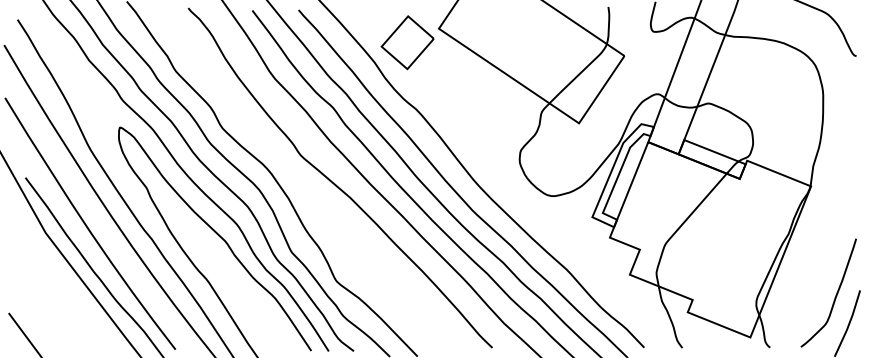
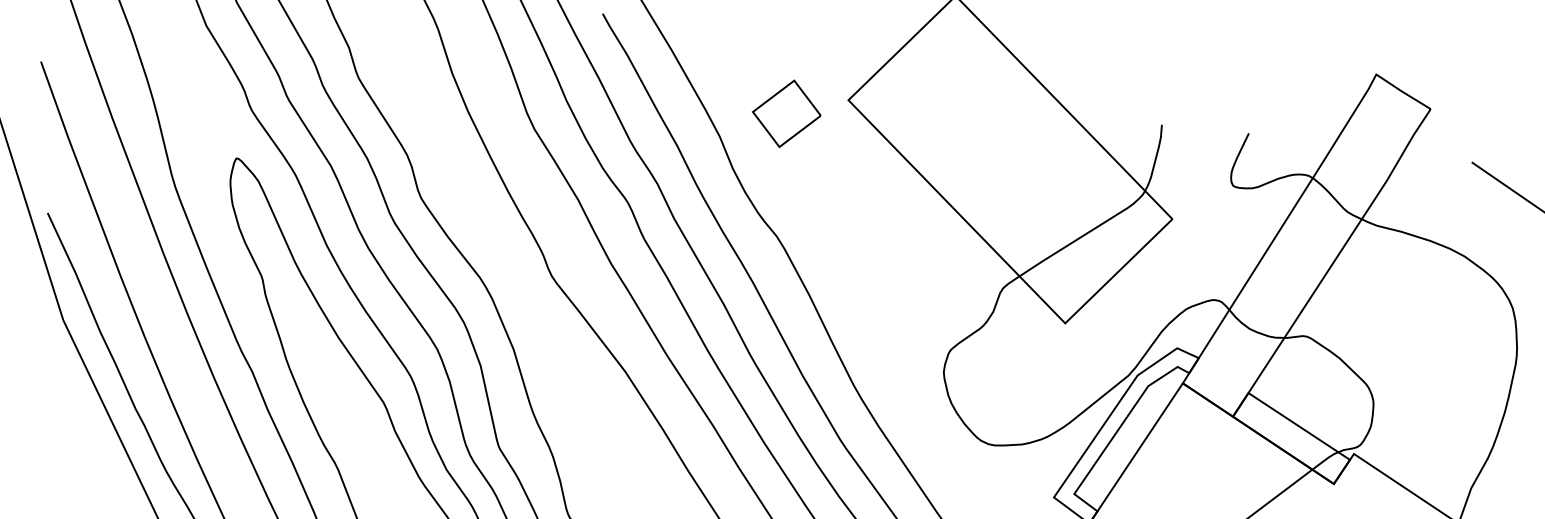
part: (407, 42) -> (786, 113), size x0.7

